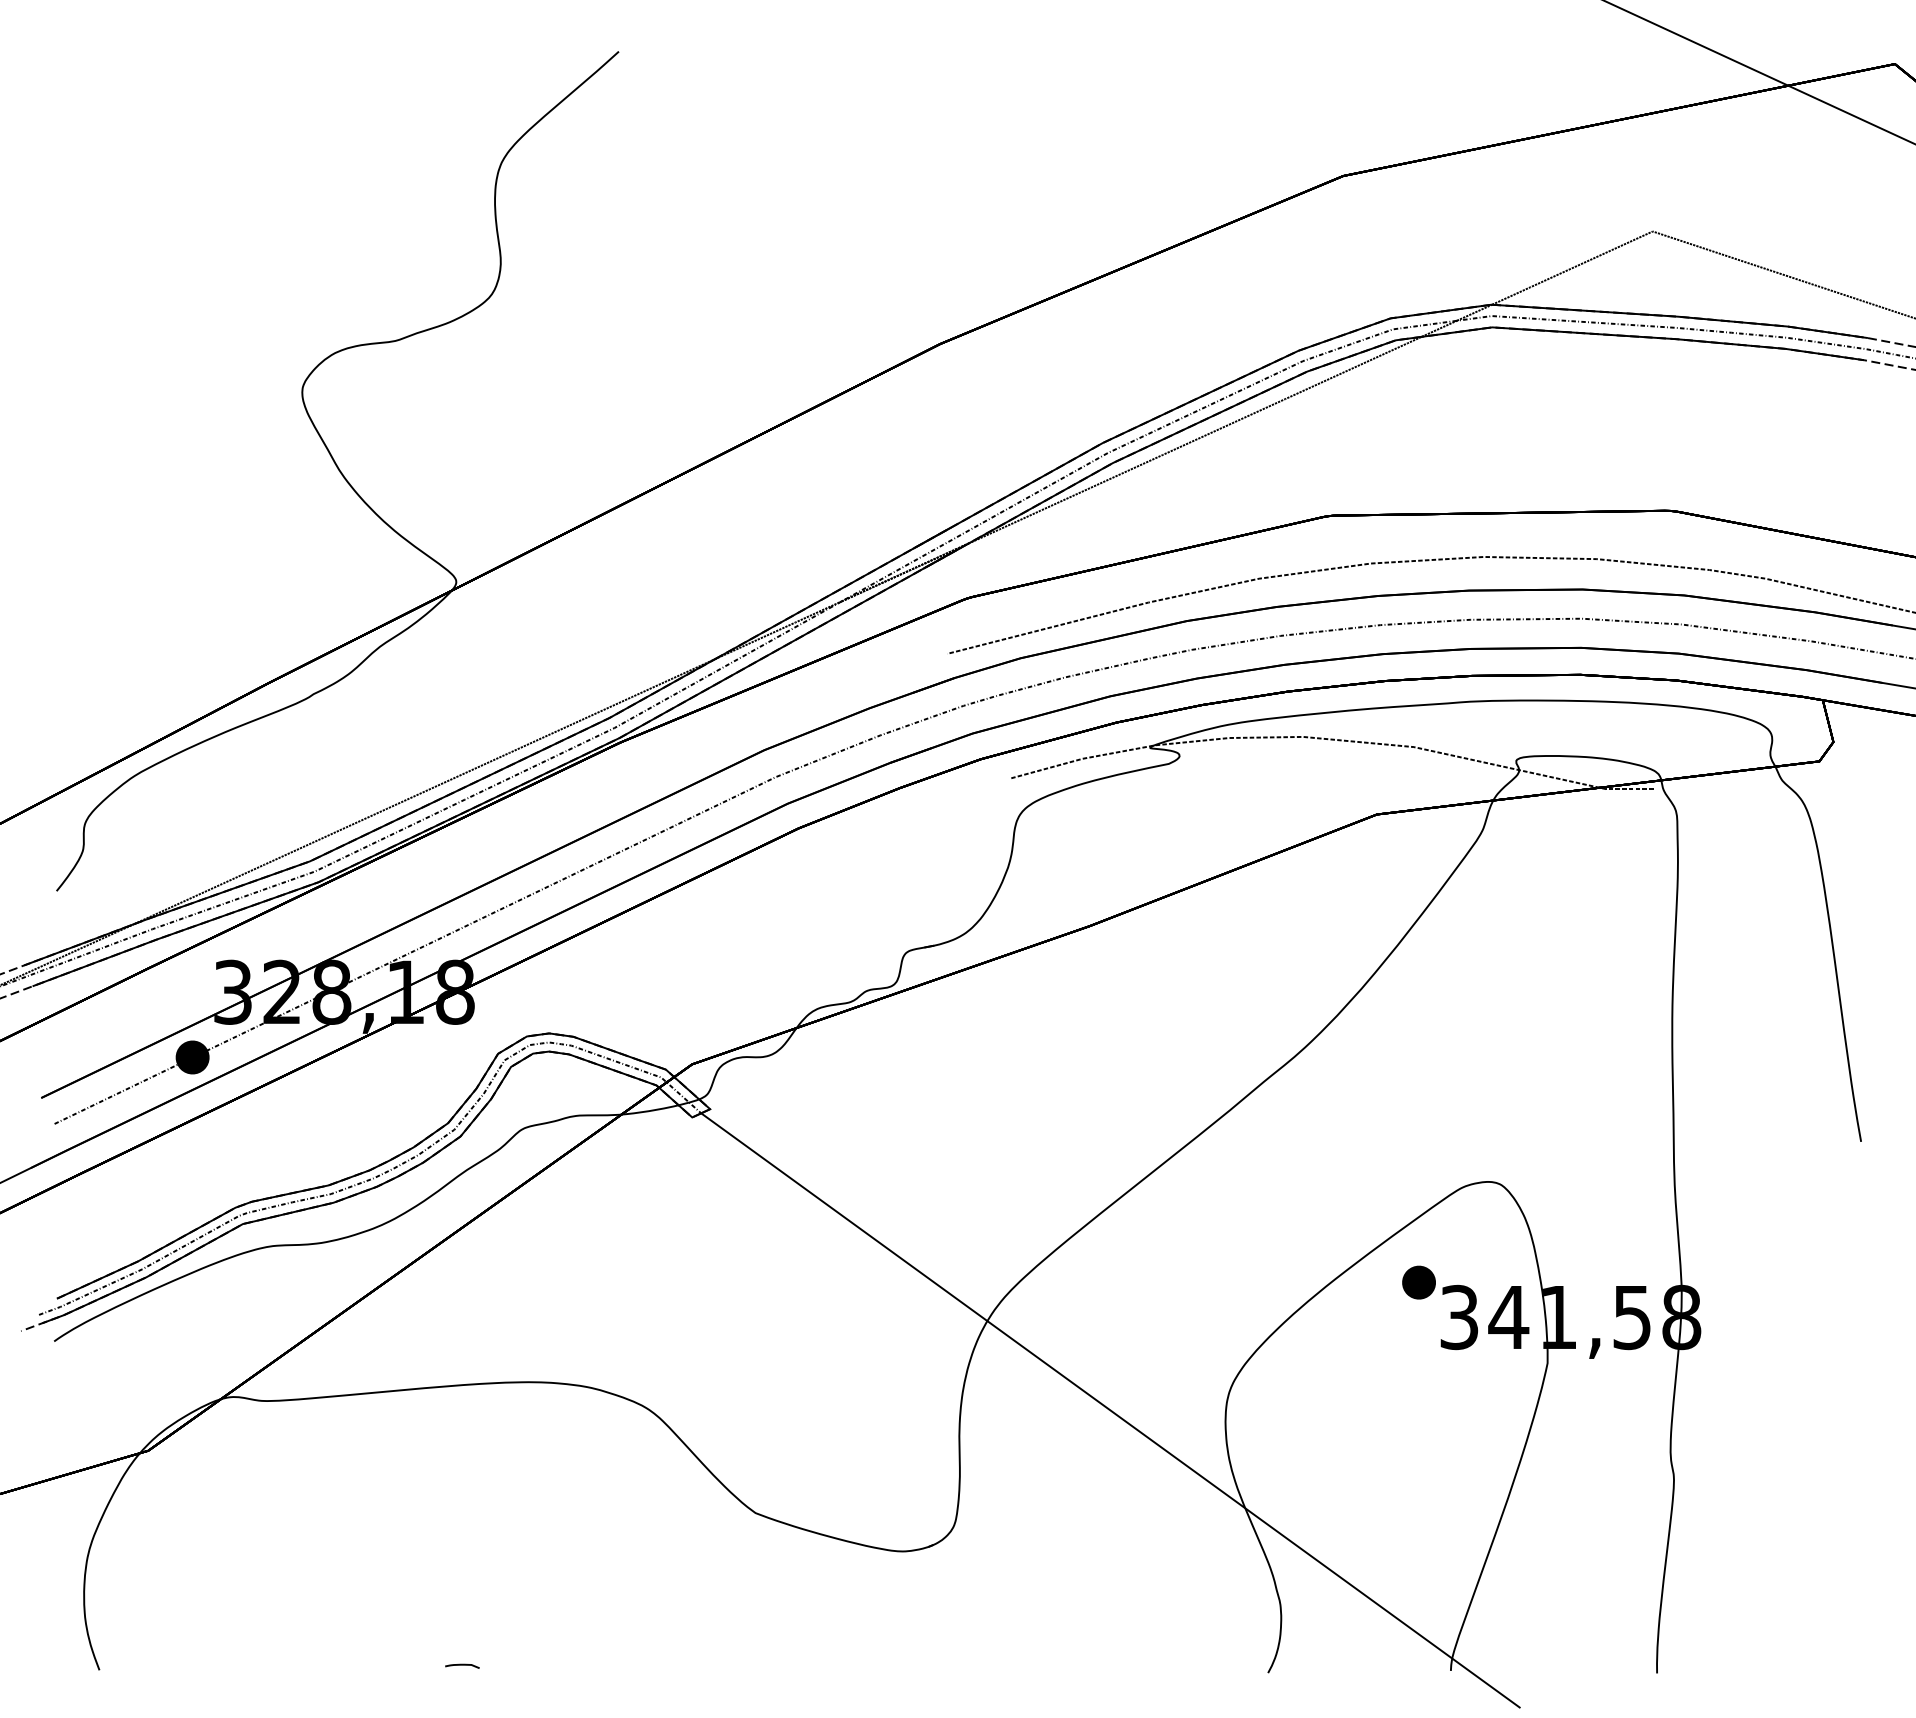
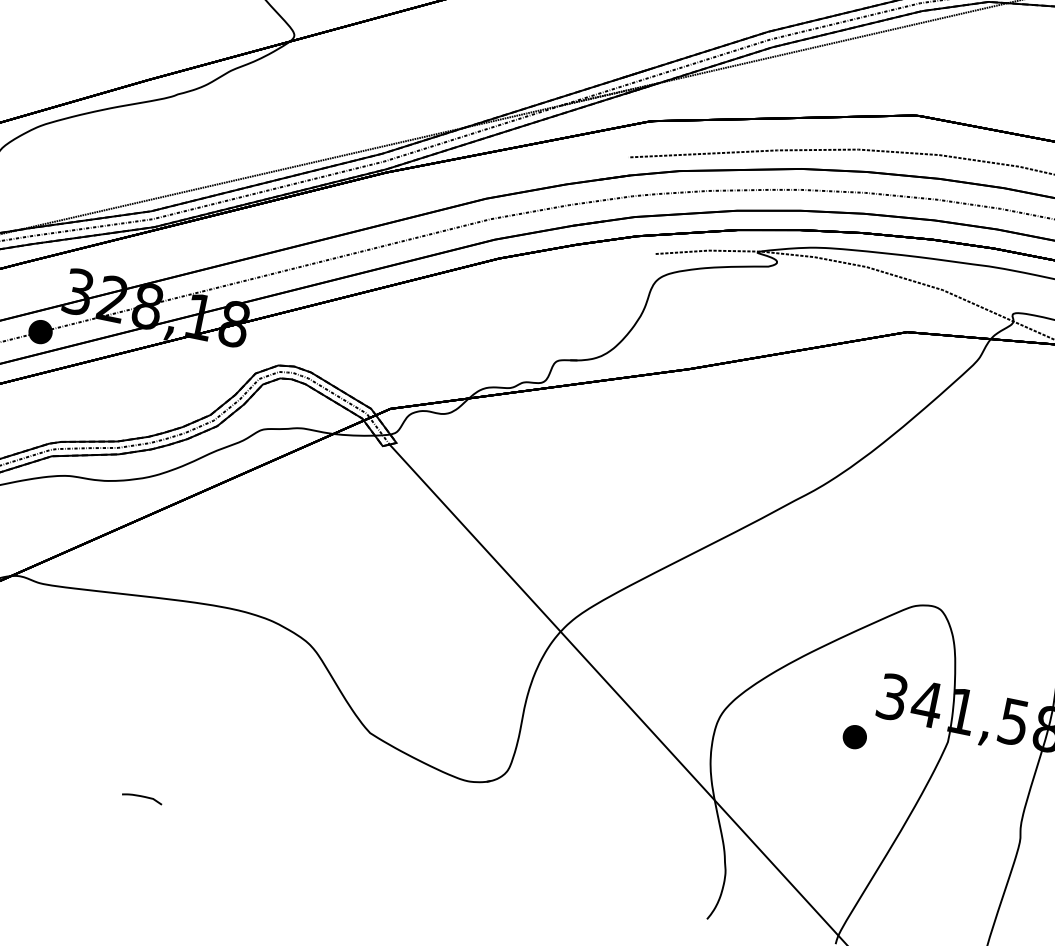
part: (1418, 1282) -> (854, 736), moved
part: (462, 1666) -> (142, 798), size x1.67

